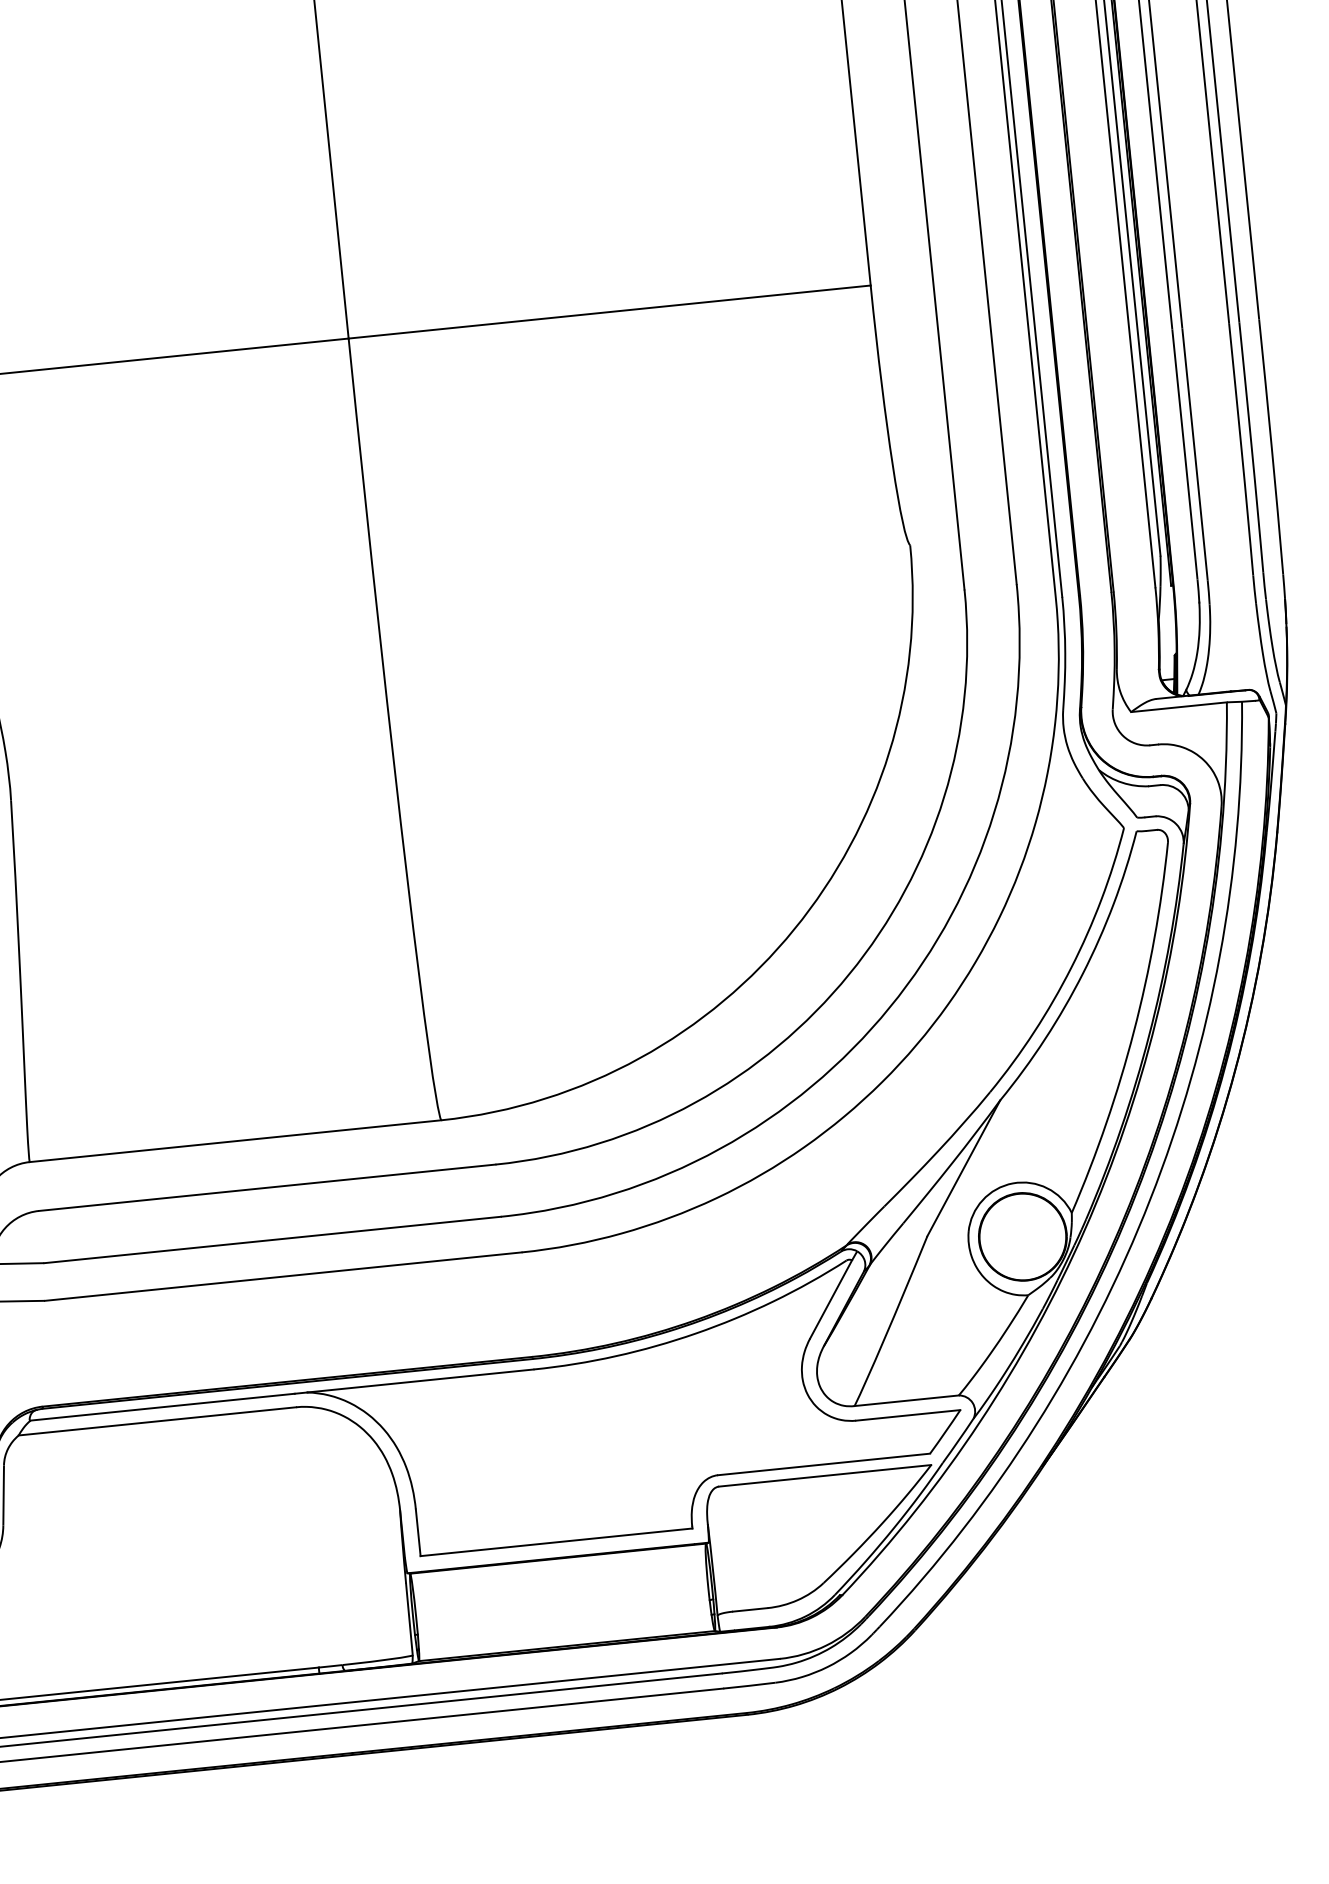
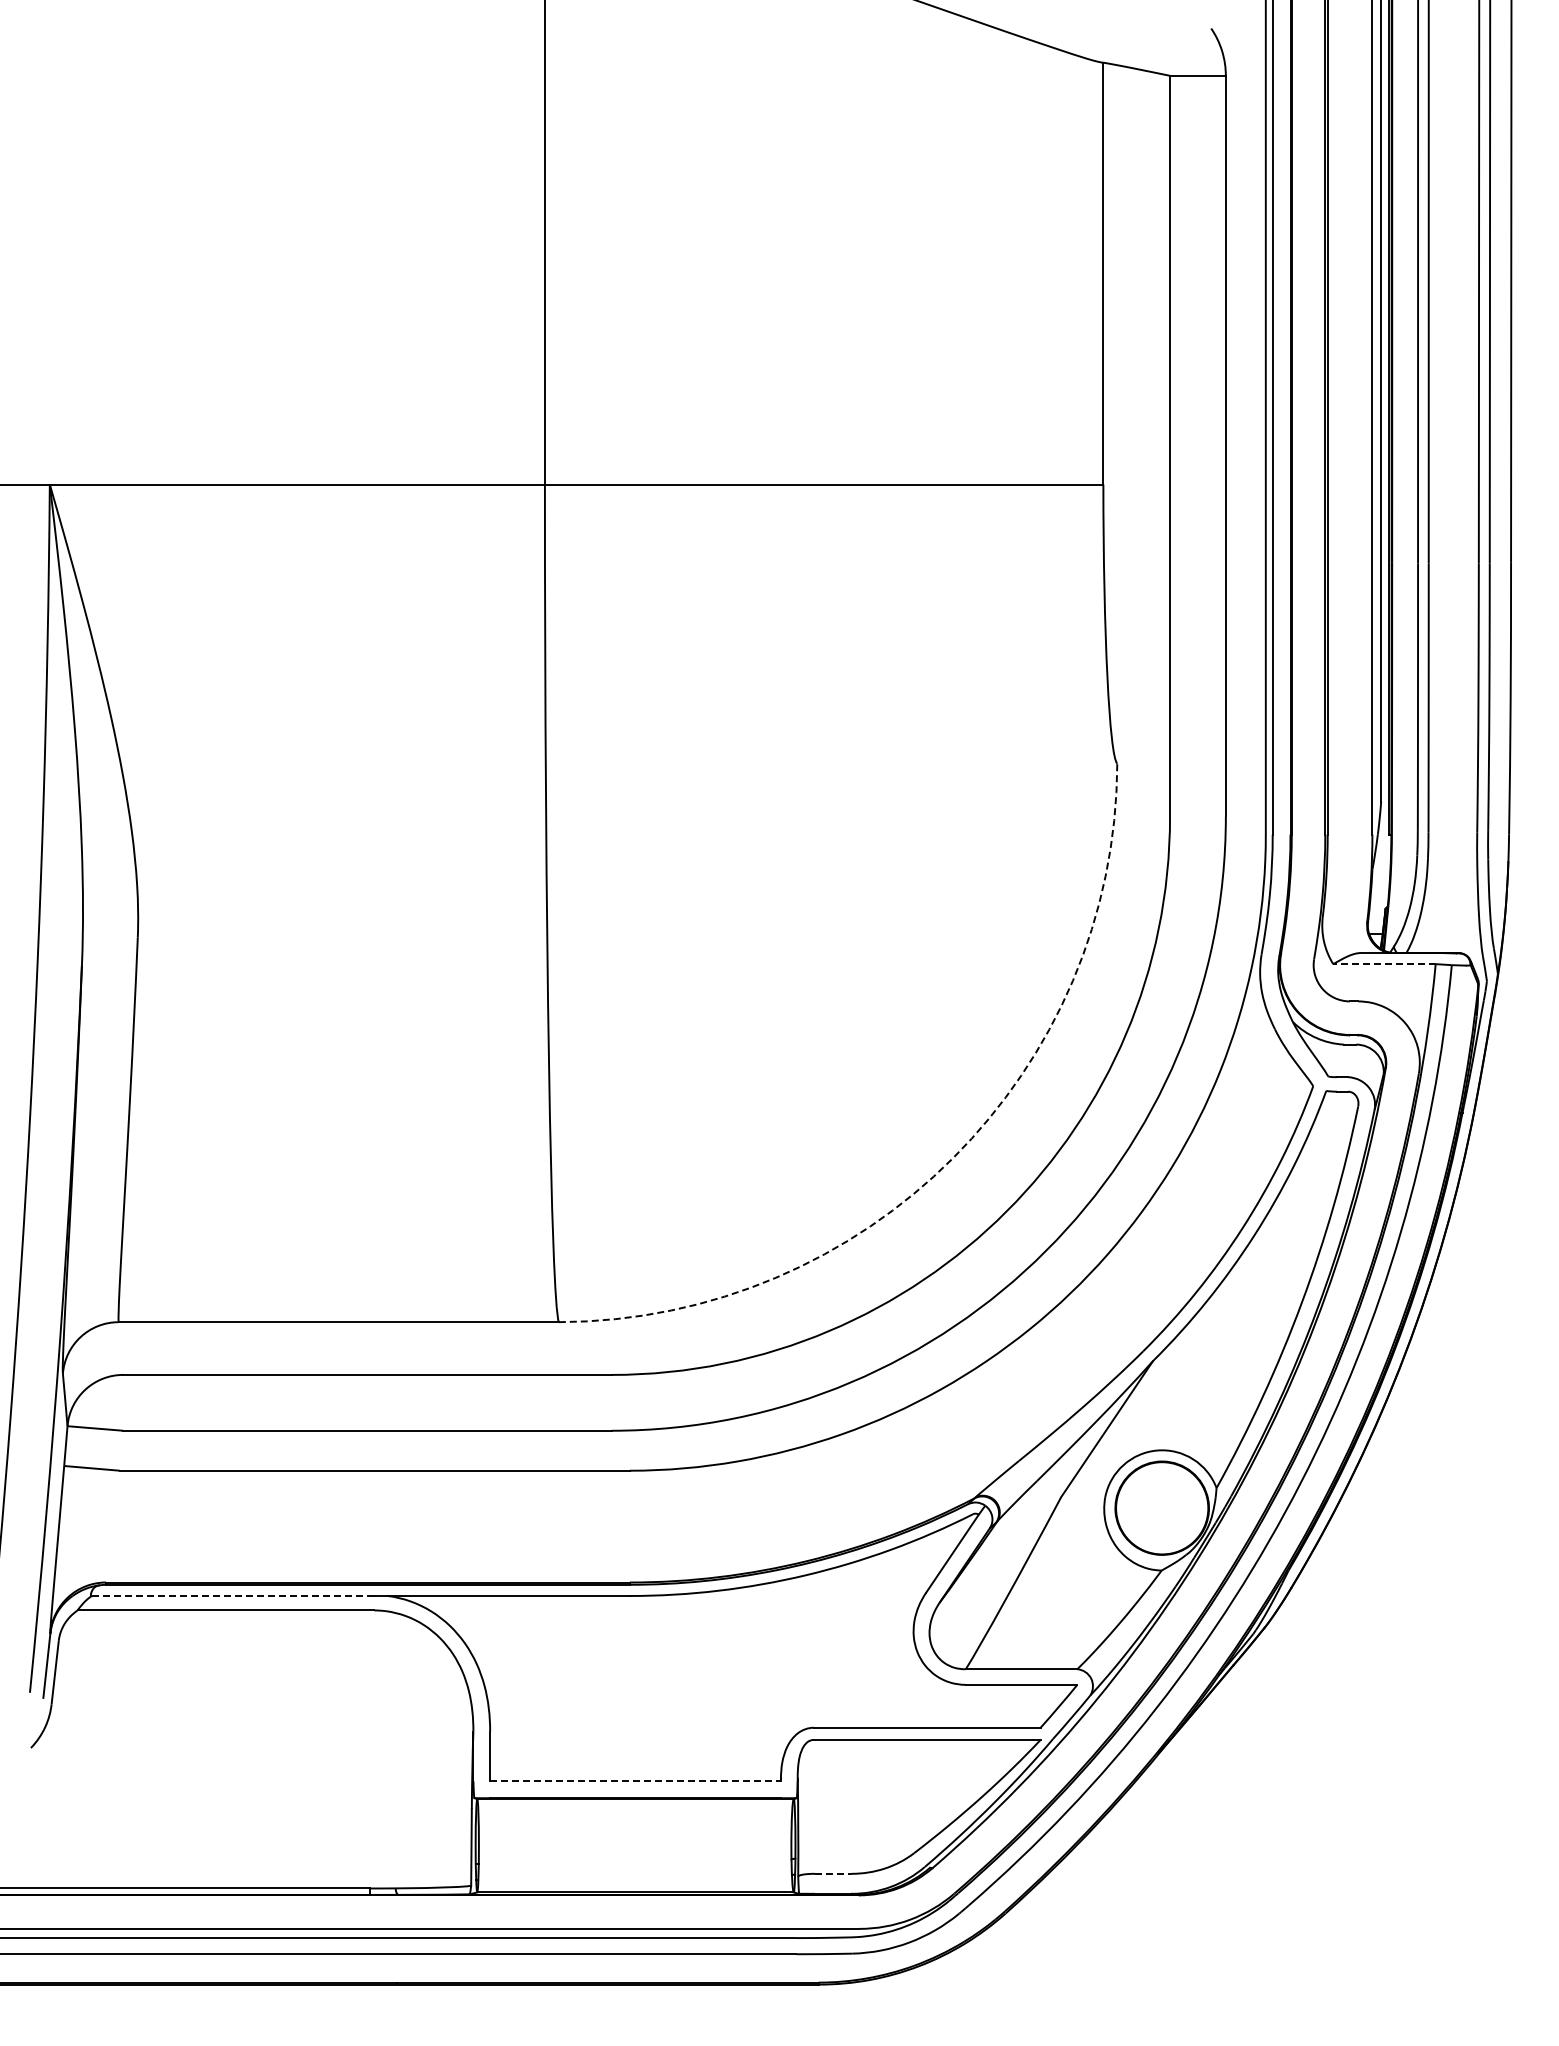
line: (1178, 707) -> (1383, 964), solid -> dashed
arc: (794, 929) -> (953, 1158), solid -> dashed
line: (162, 1406) -> (232, 1595), solid -> dashed
line: (557, 1542) -> (636, 1781), solid -> dashed
line: (751, 1609) -> (834, 1873), solid -> dashed

